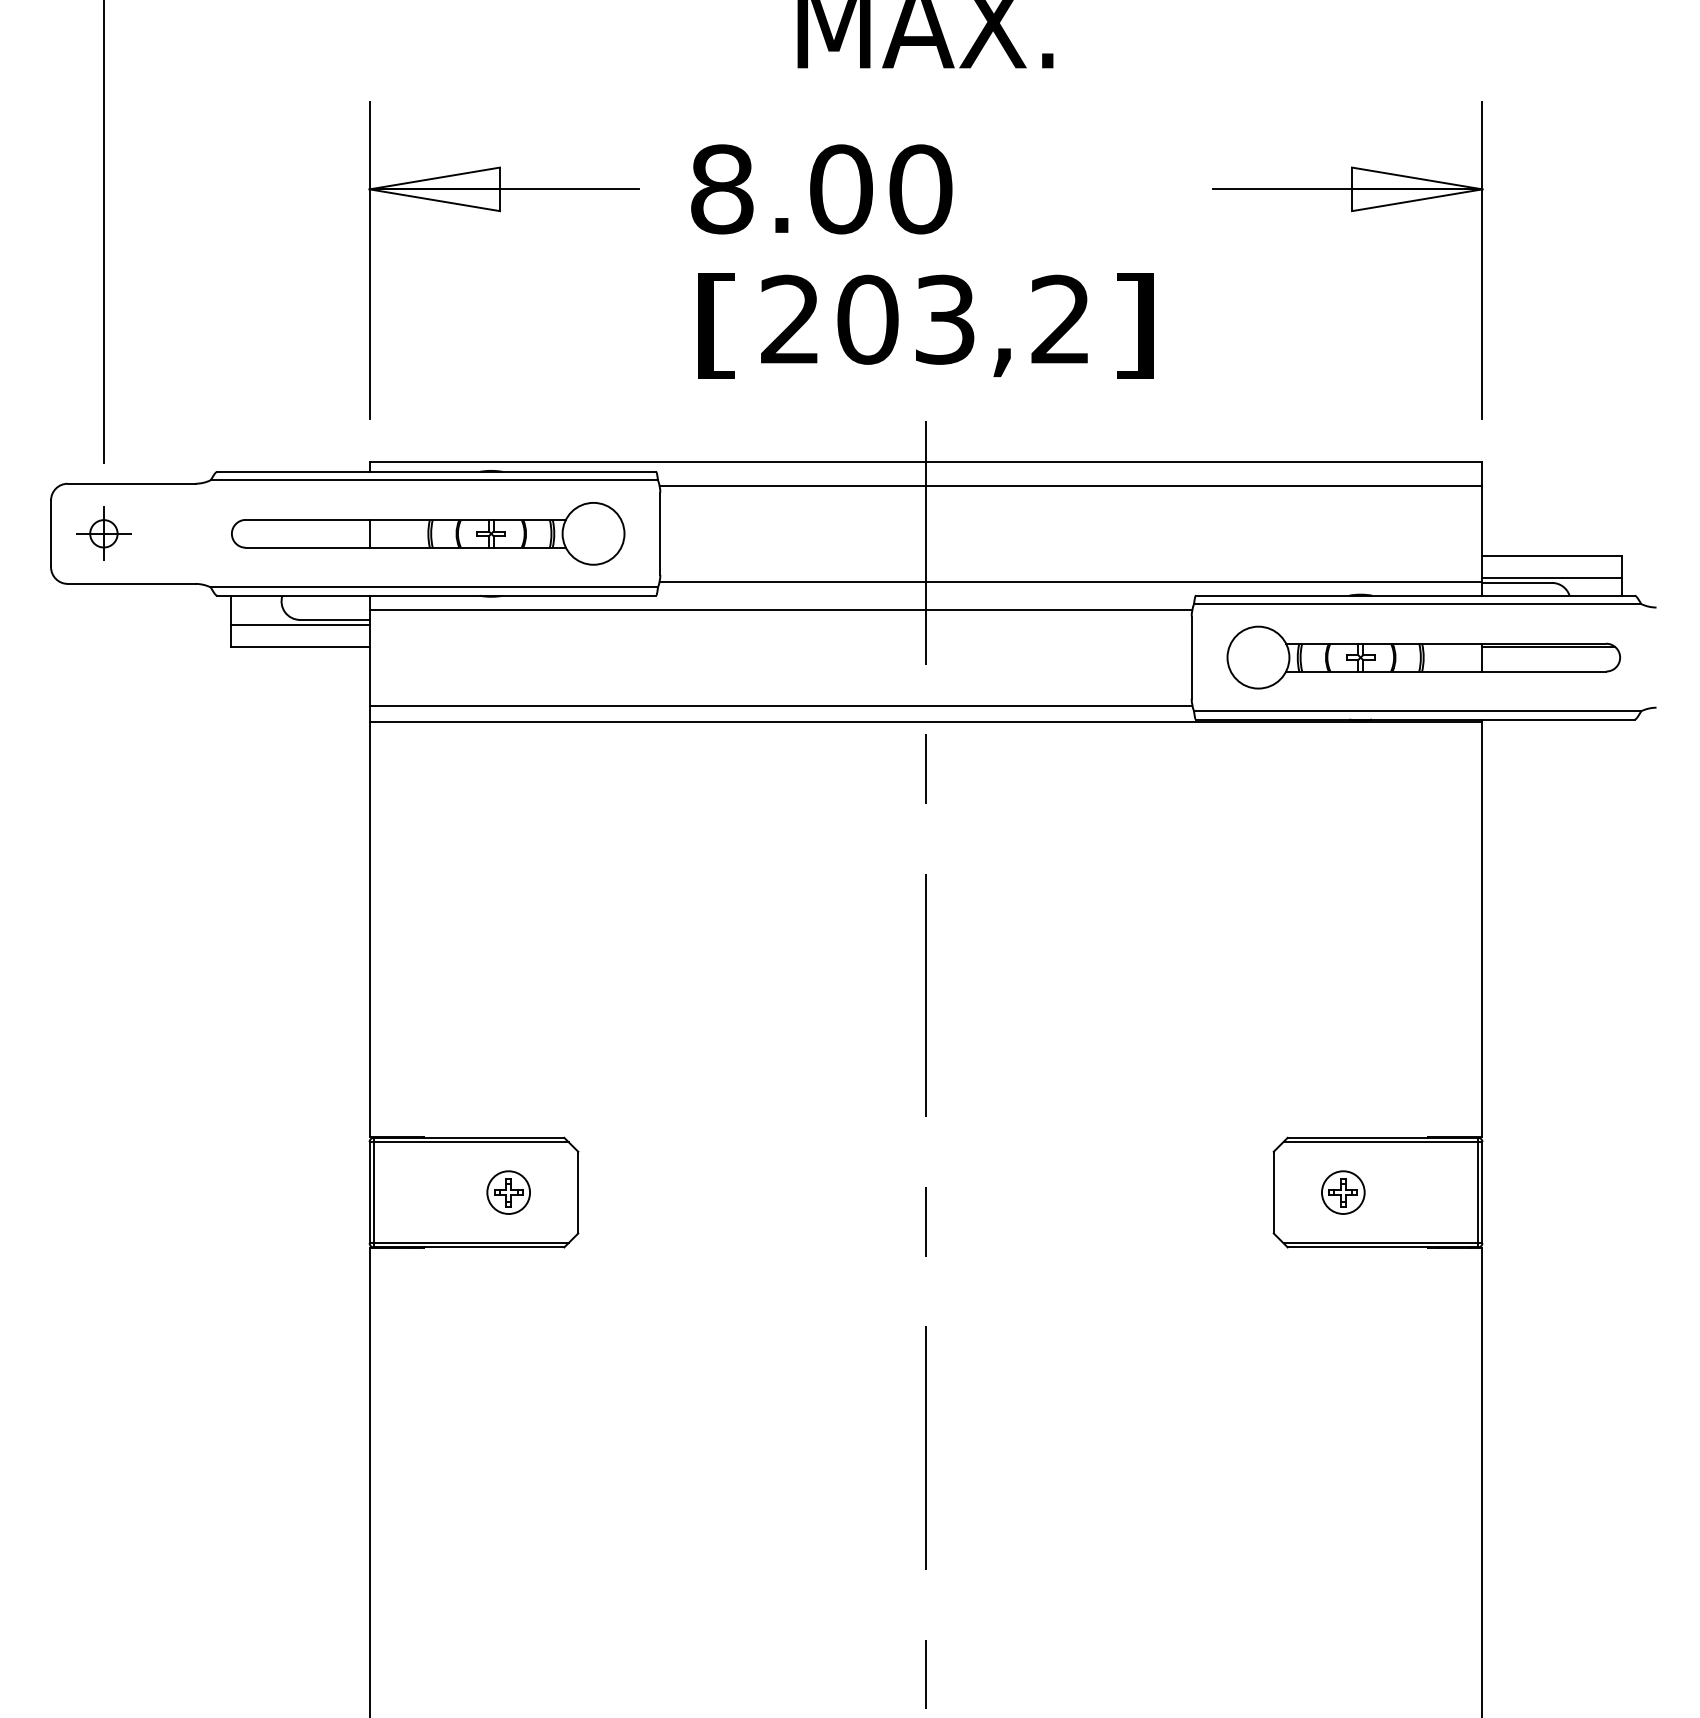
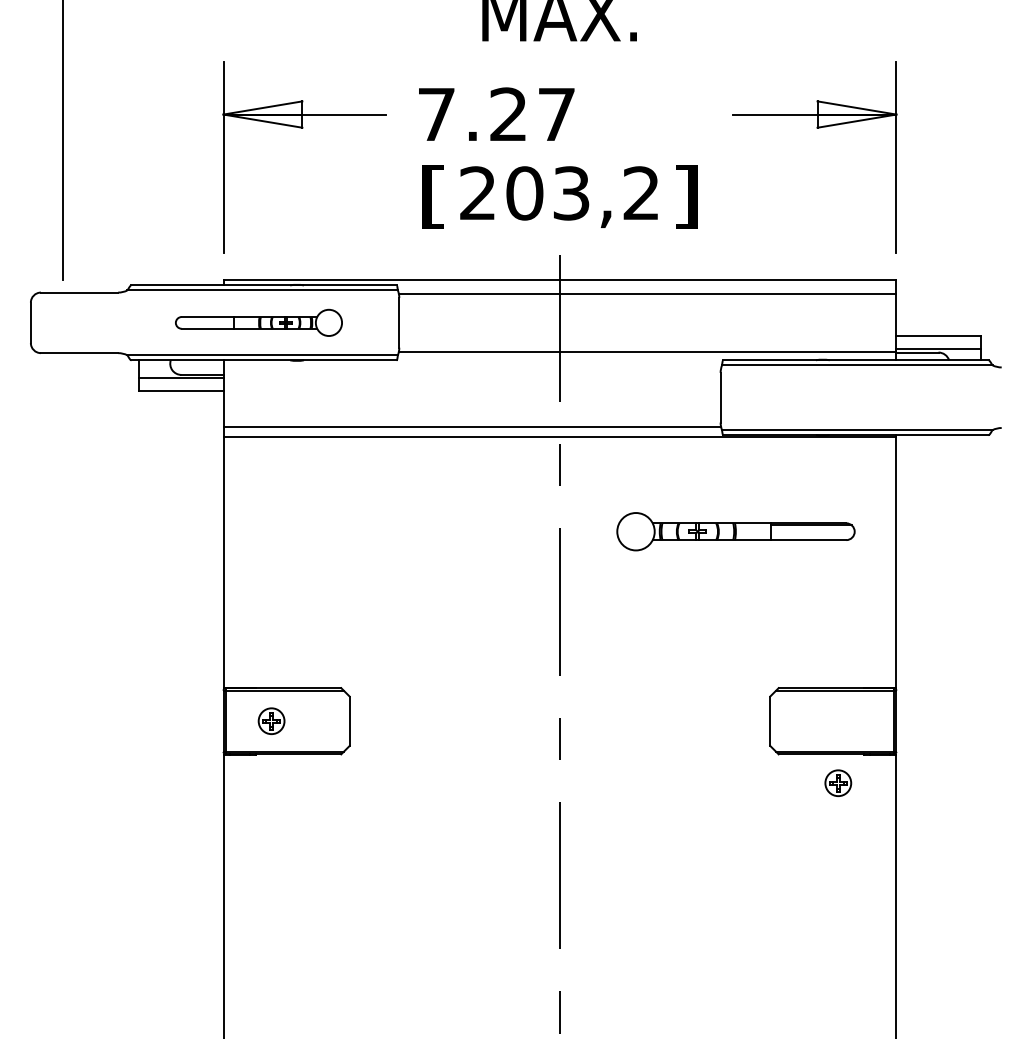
text: (821, 189) -> (496, 114), 8.00 -> 7.27
part: (103, 533) -> (62, 322), removed
part: (427, 533) -> (258, 322), size x0.7
line: (781, 609) -> (472, 368), removed
part: (1423, 657) -> (735, 531), moved
part: (508, 1191) -> (271, 720), moved
part: (1343, 1191) -> (838, 782), moved

